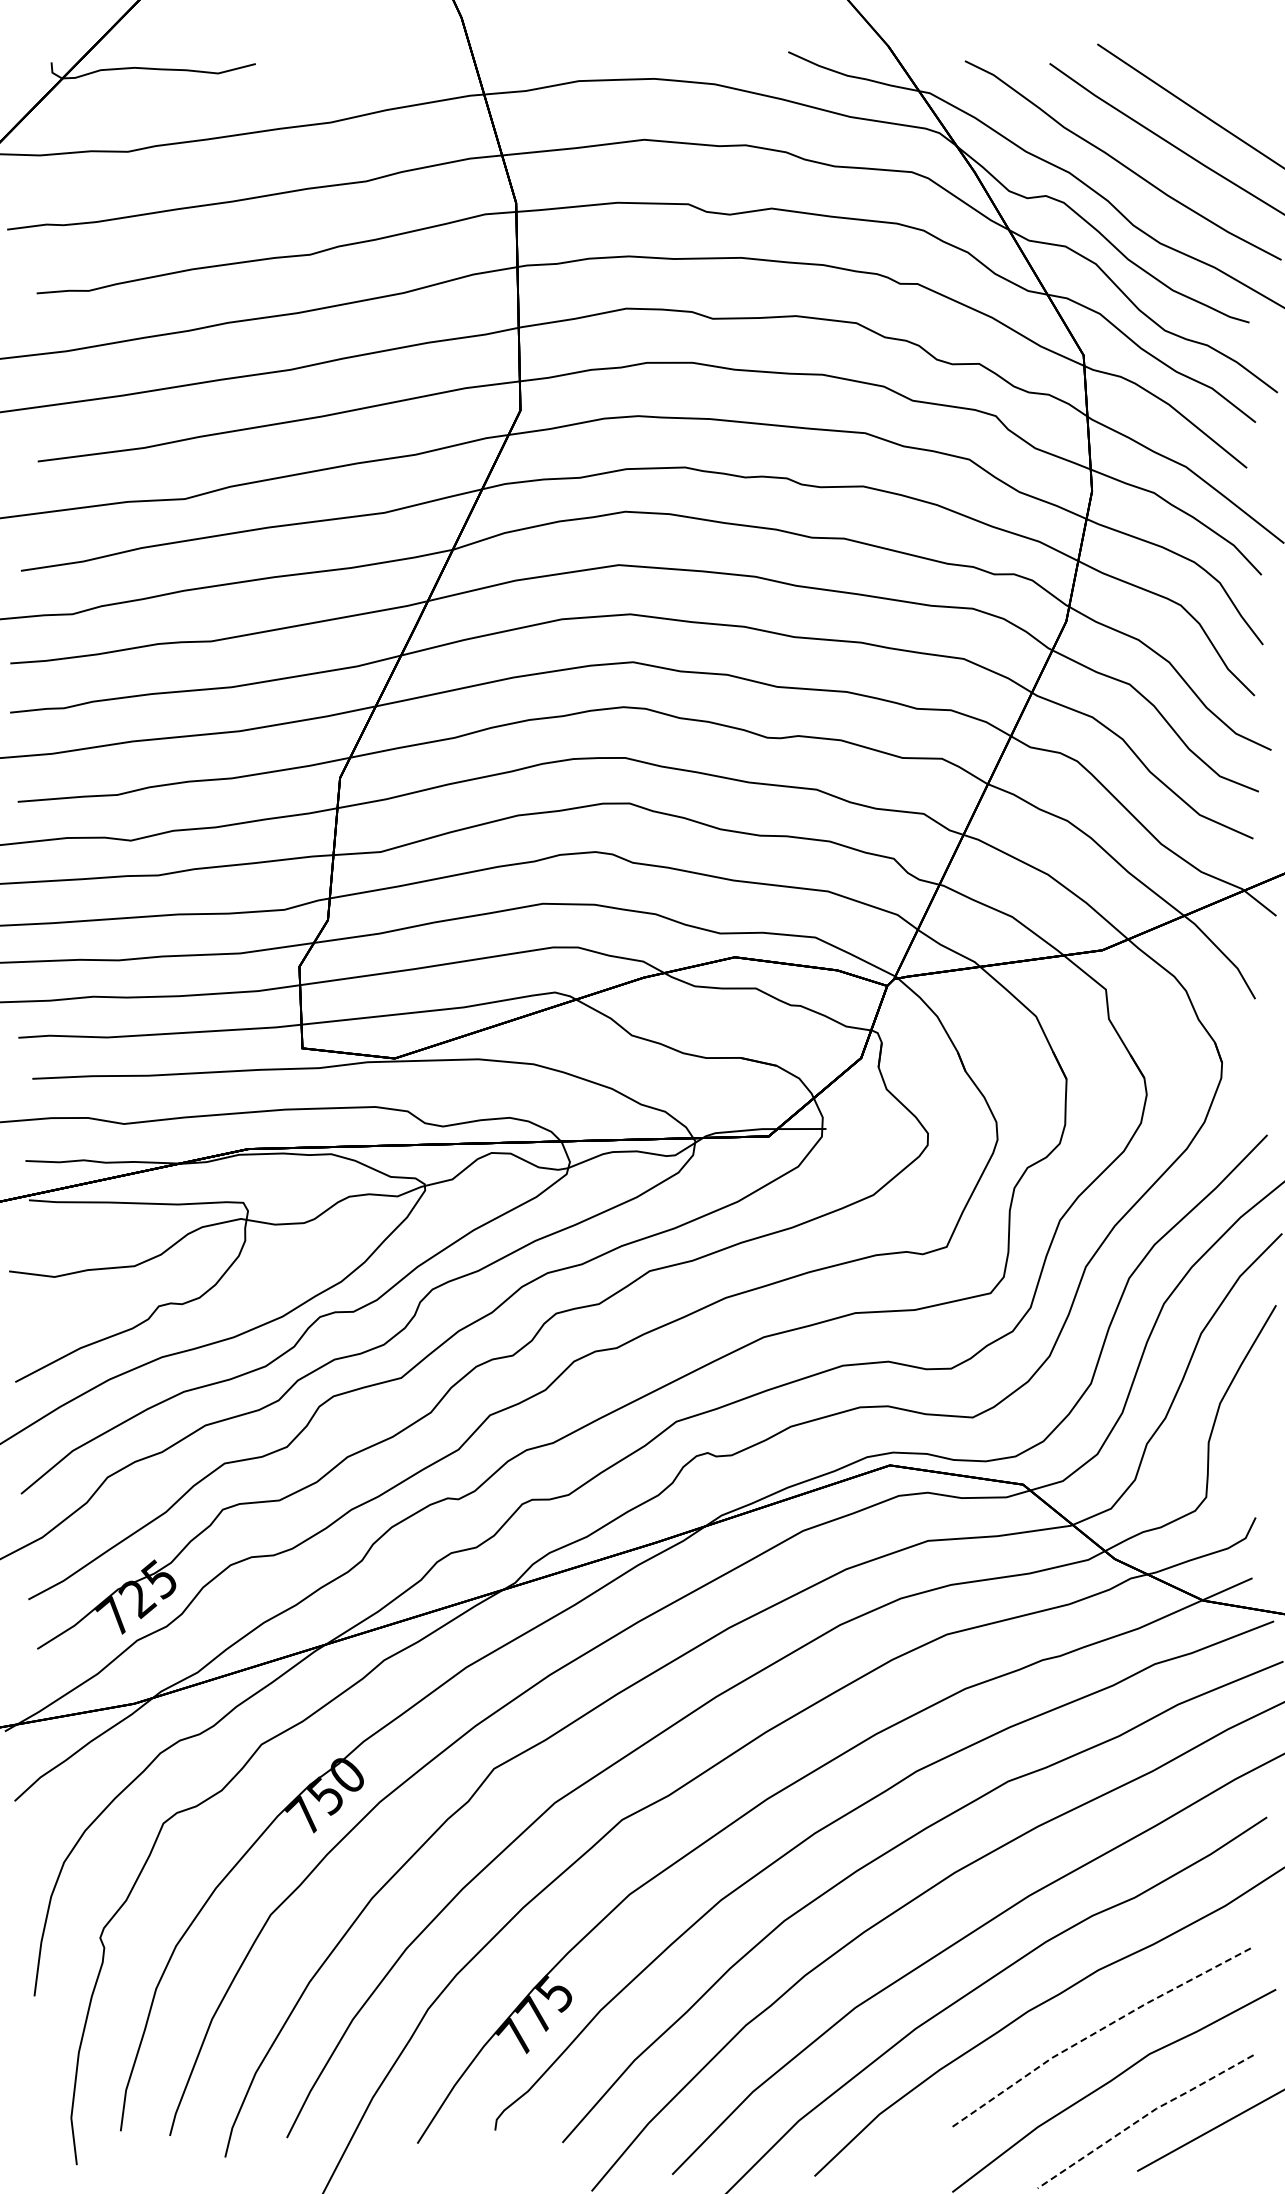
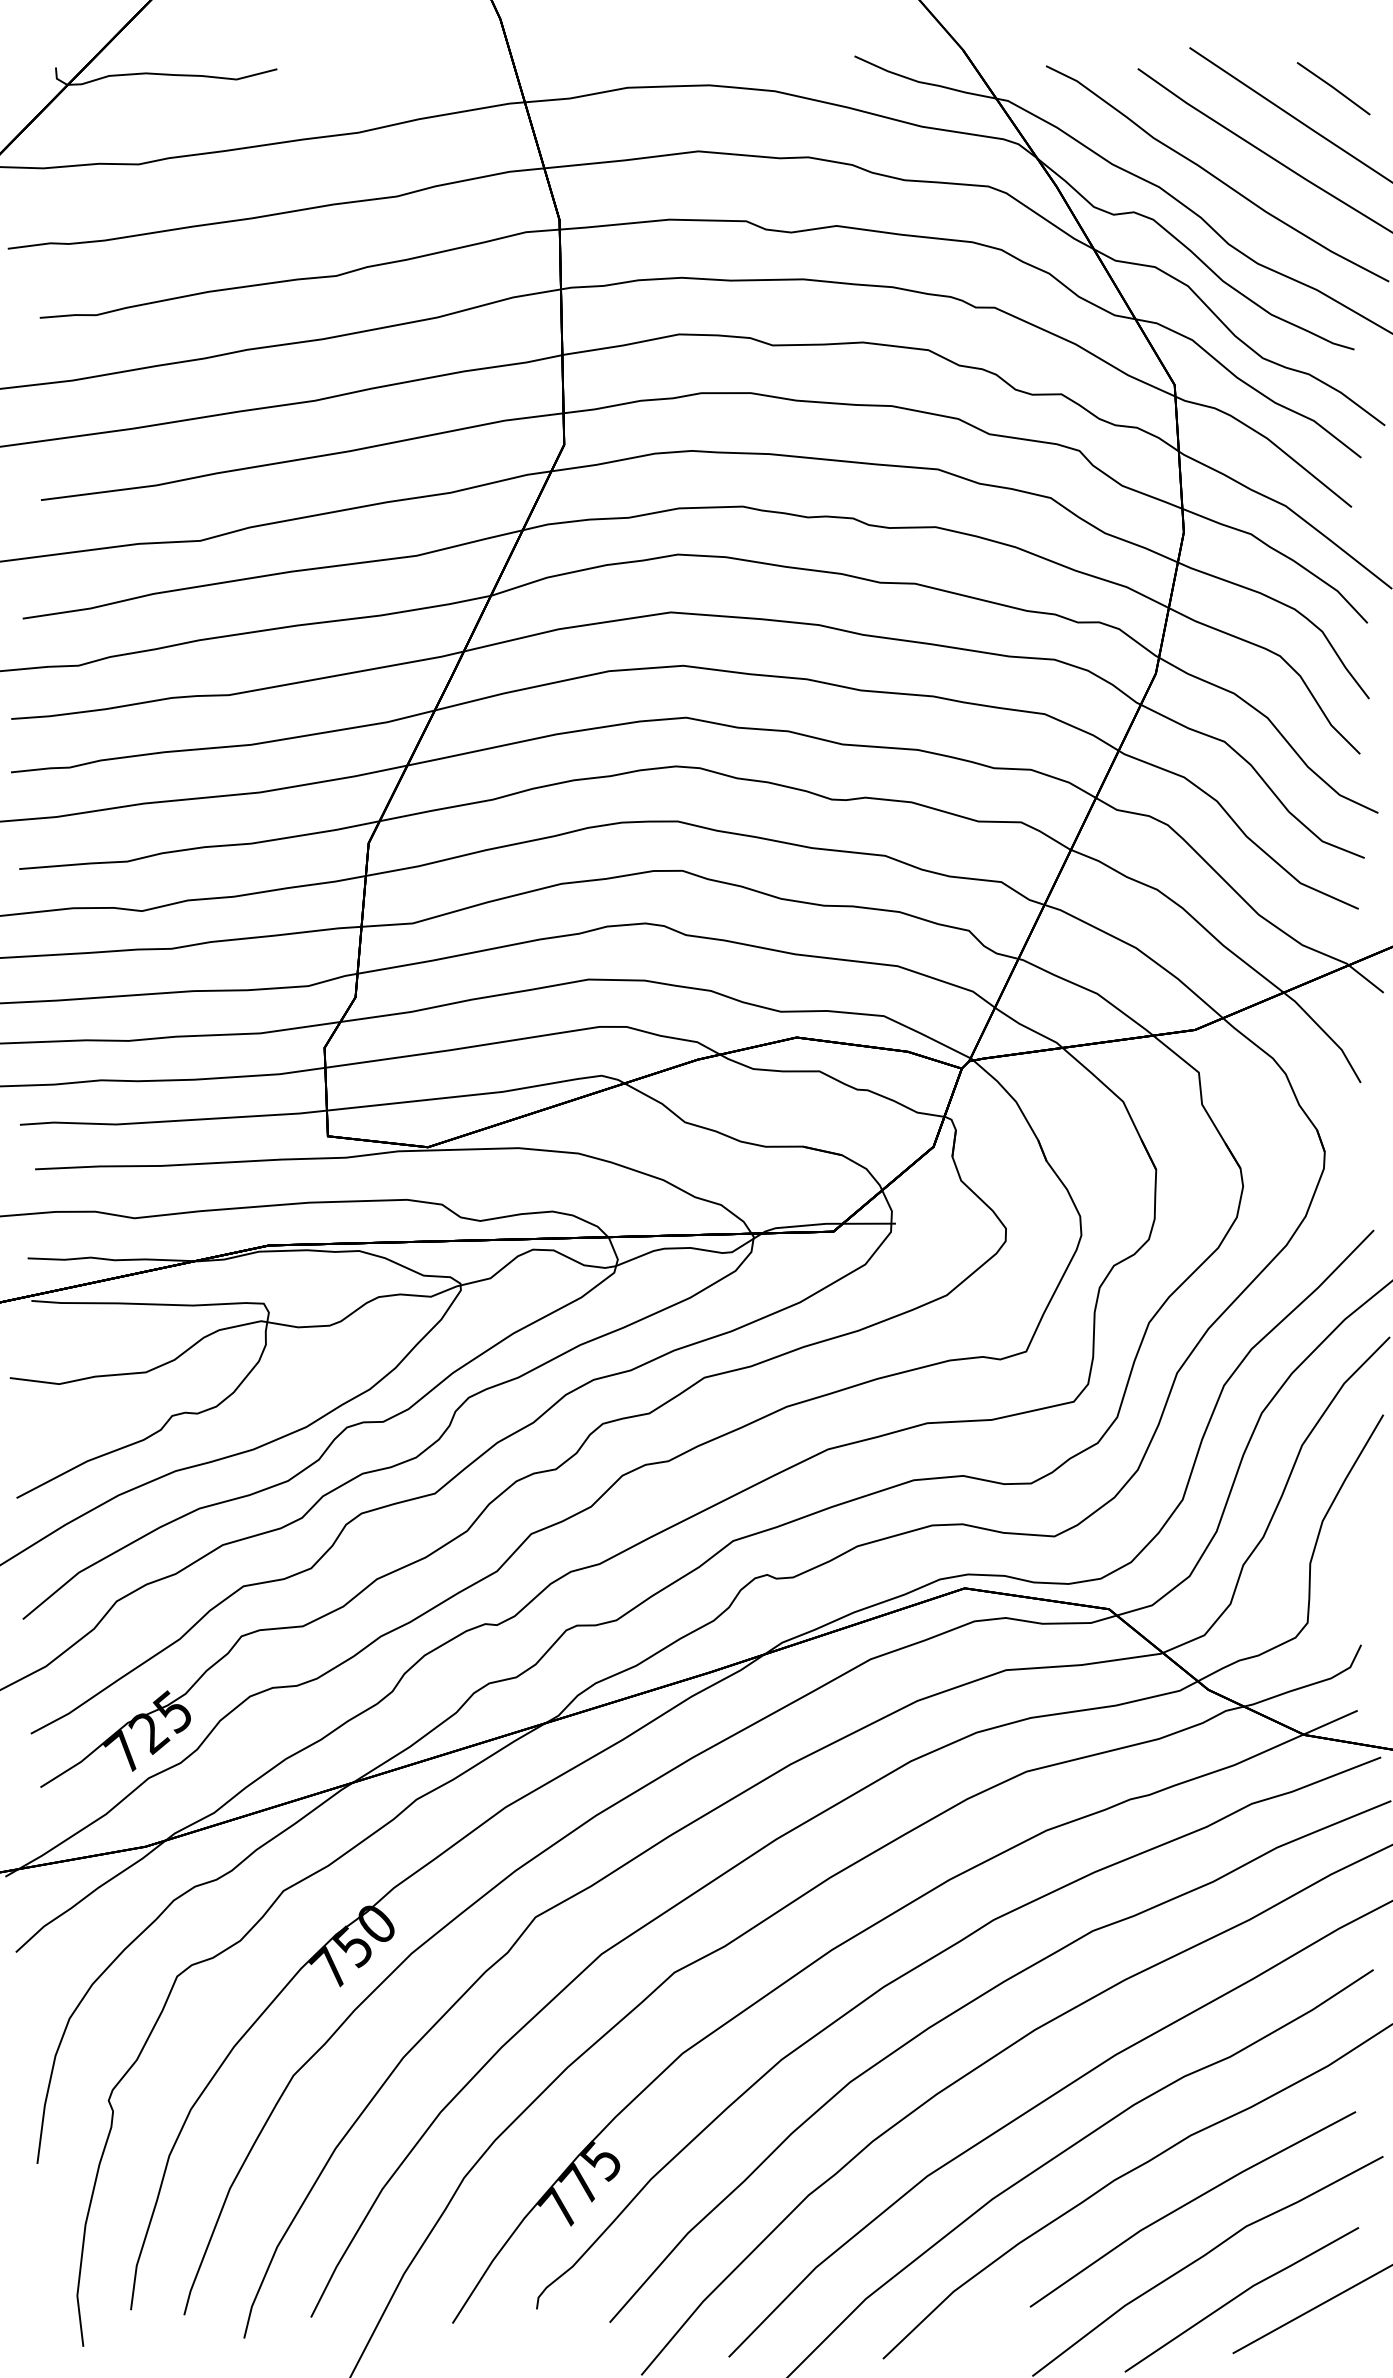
line: (1230, 81) -> (1333, 88), added
line: (1096, 2032) -> (1188, 2203), dashed -> solid
line: (1143, 2117) -> (1239, 2295), dashed -> solid

